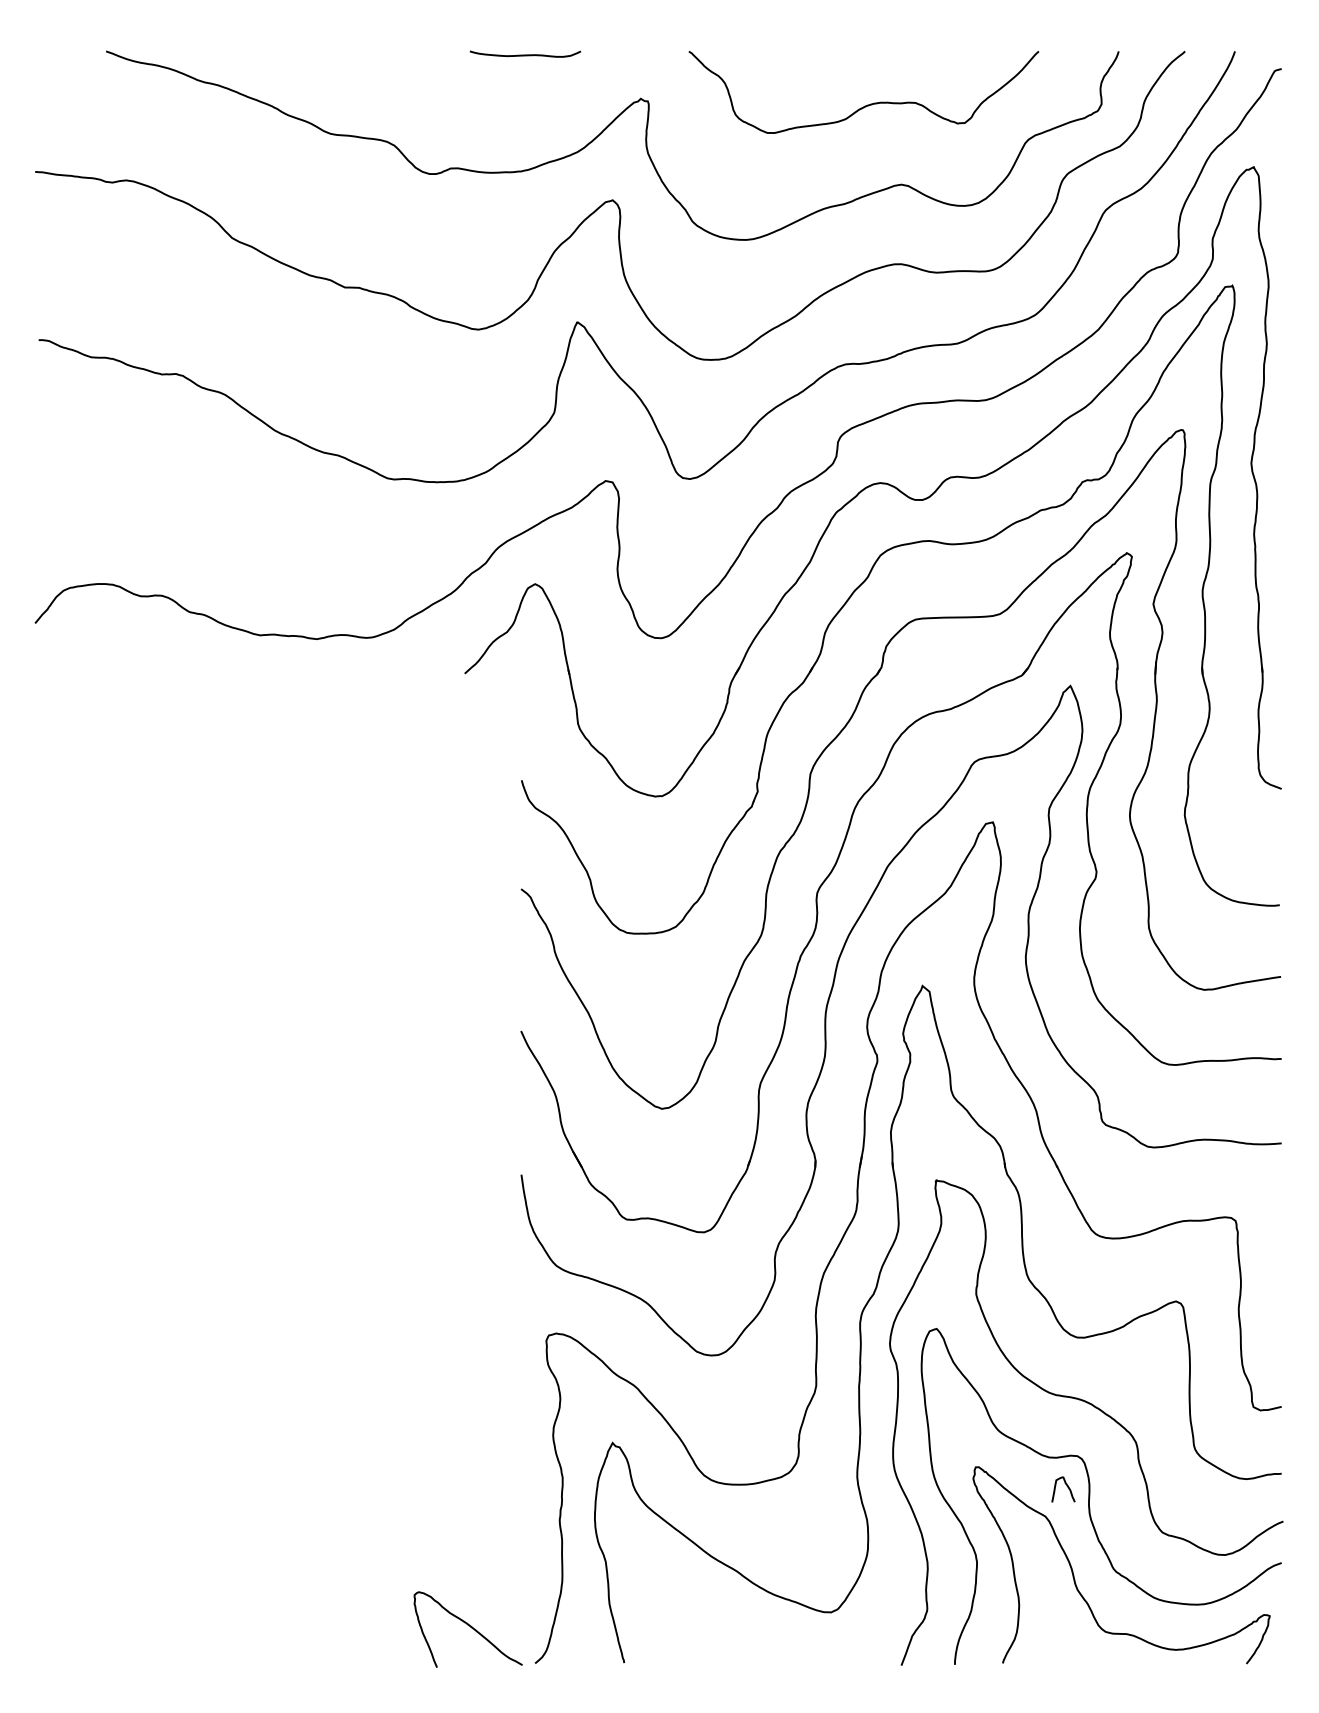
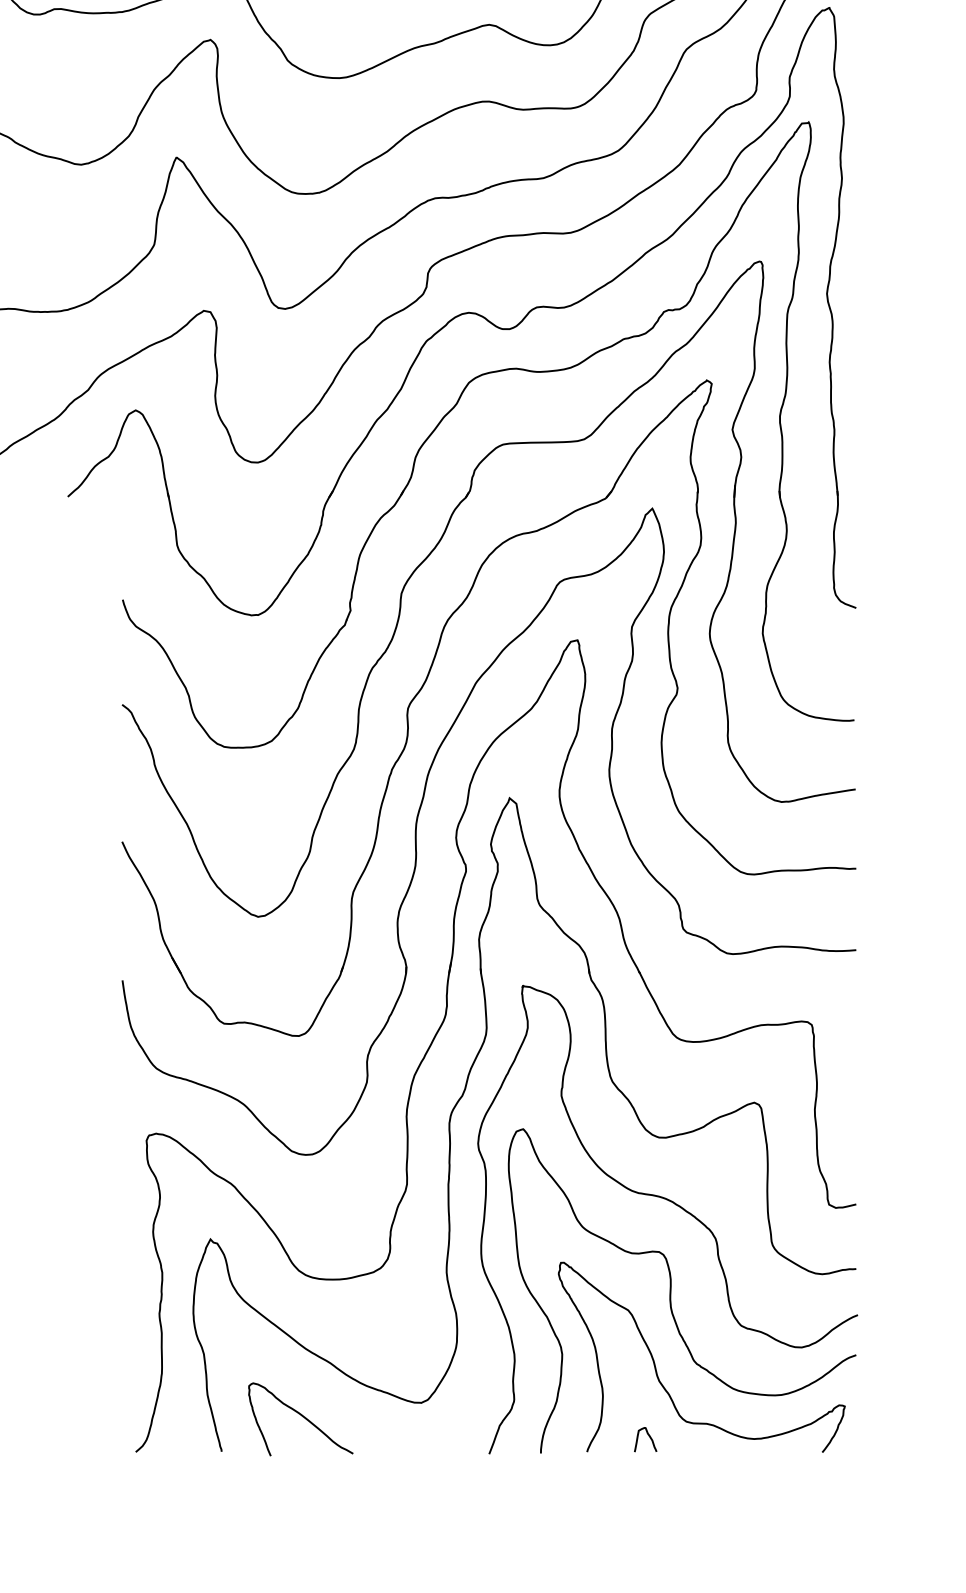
curve: (1066, 1486) -> (648, 1436), moved
curve: (469, 1626) -> (302, 1416), moved

